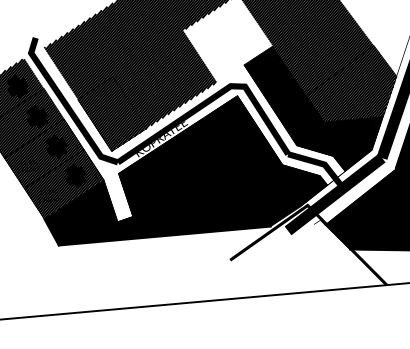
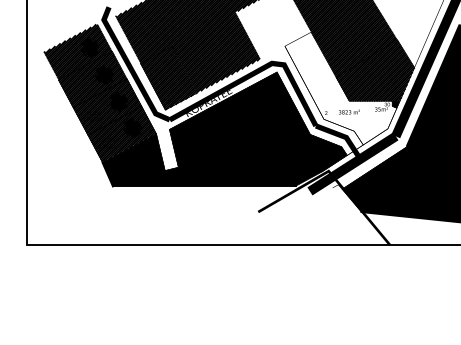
fill: (312, 108) -> (340, 88), removed

